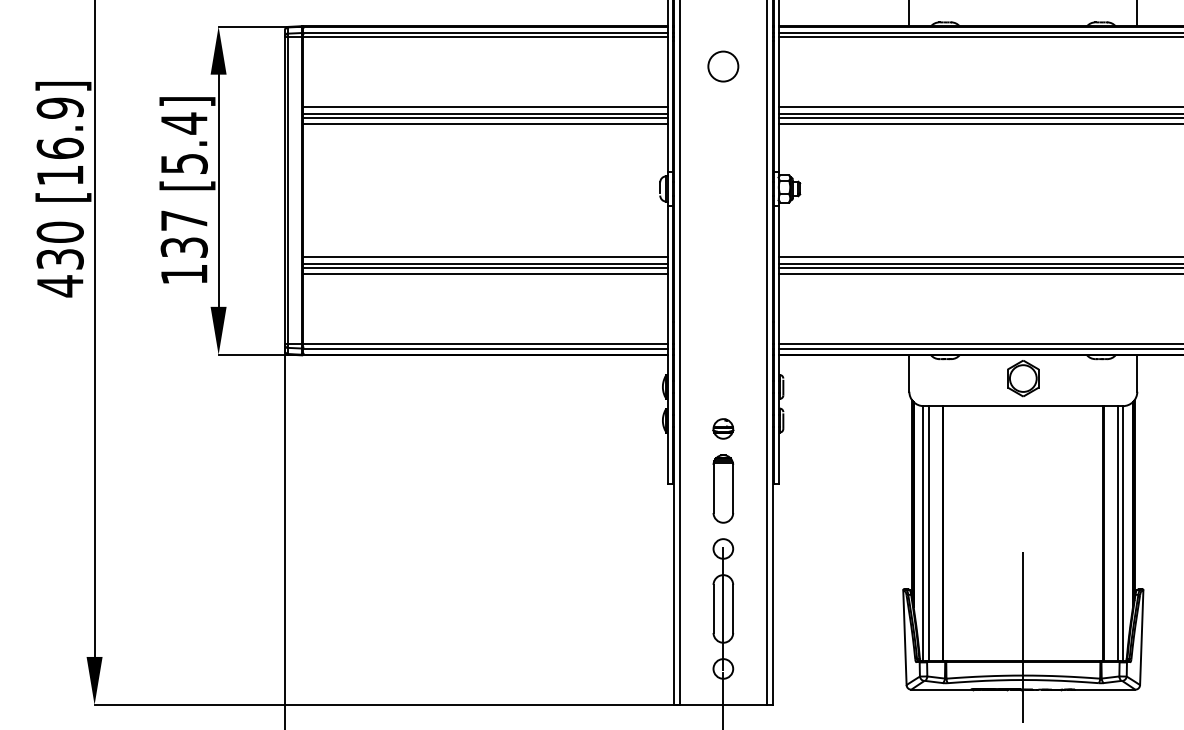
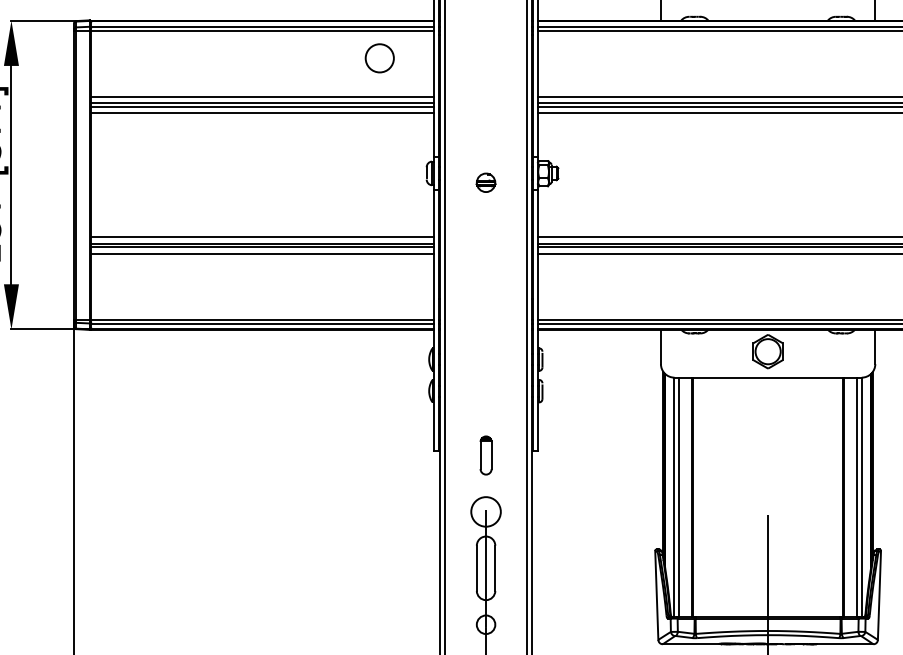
circle: (723, 66) -> (379, 58), moved
part: (723, 428) -> (486, 182), moved
part: (723, 488) -> (486, 455), size x0.6
circle: (723, 548) -> (486, 511), size x1.6

